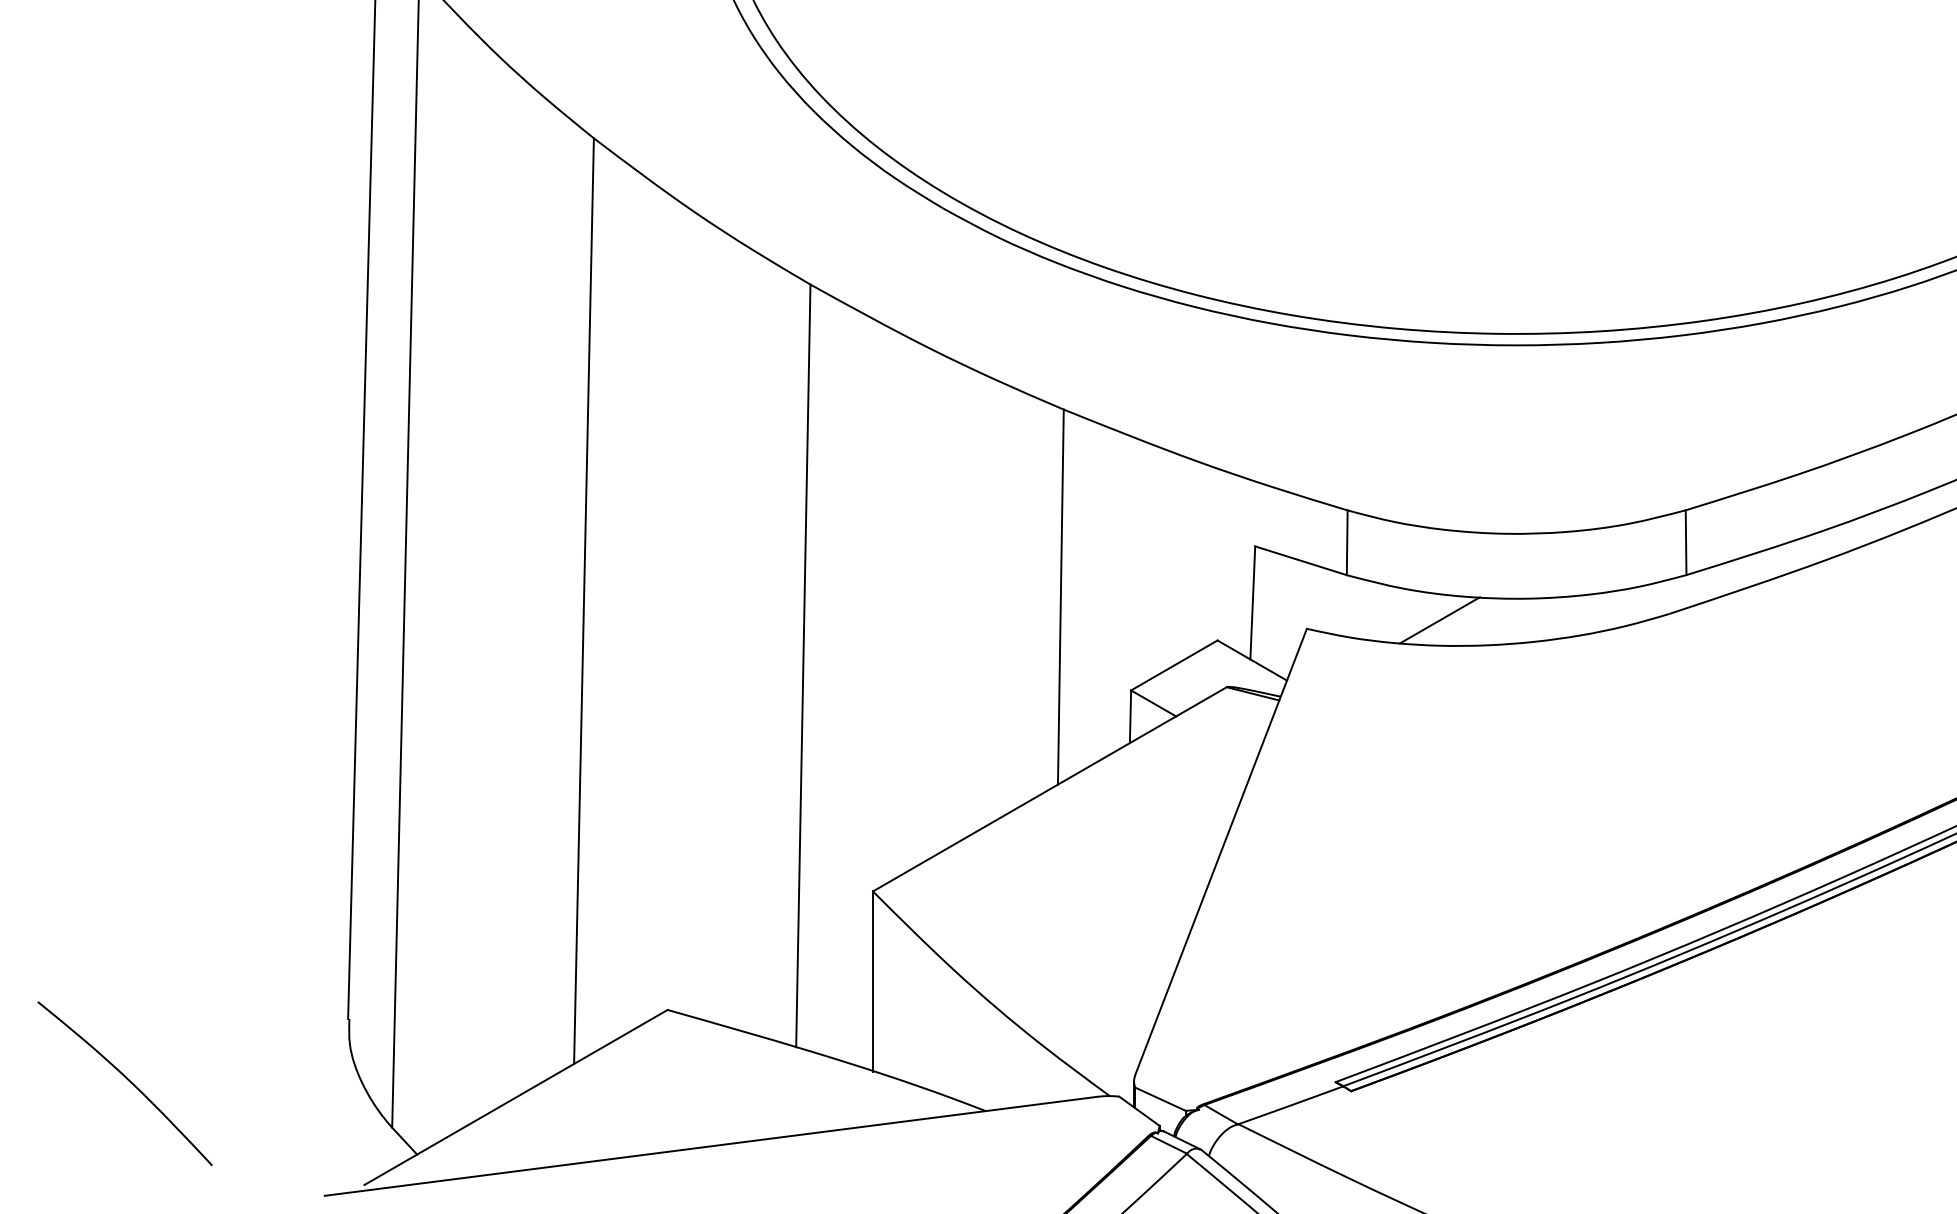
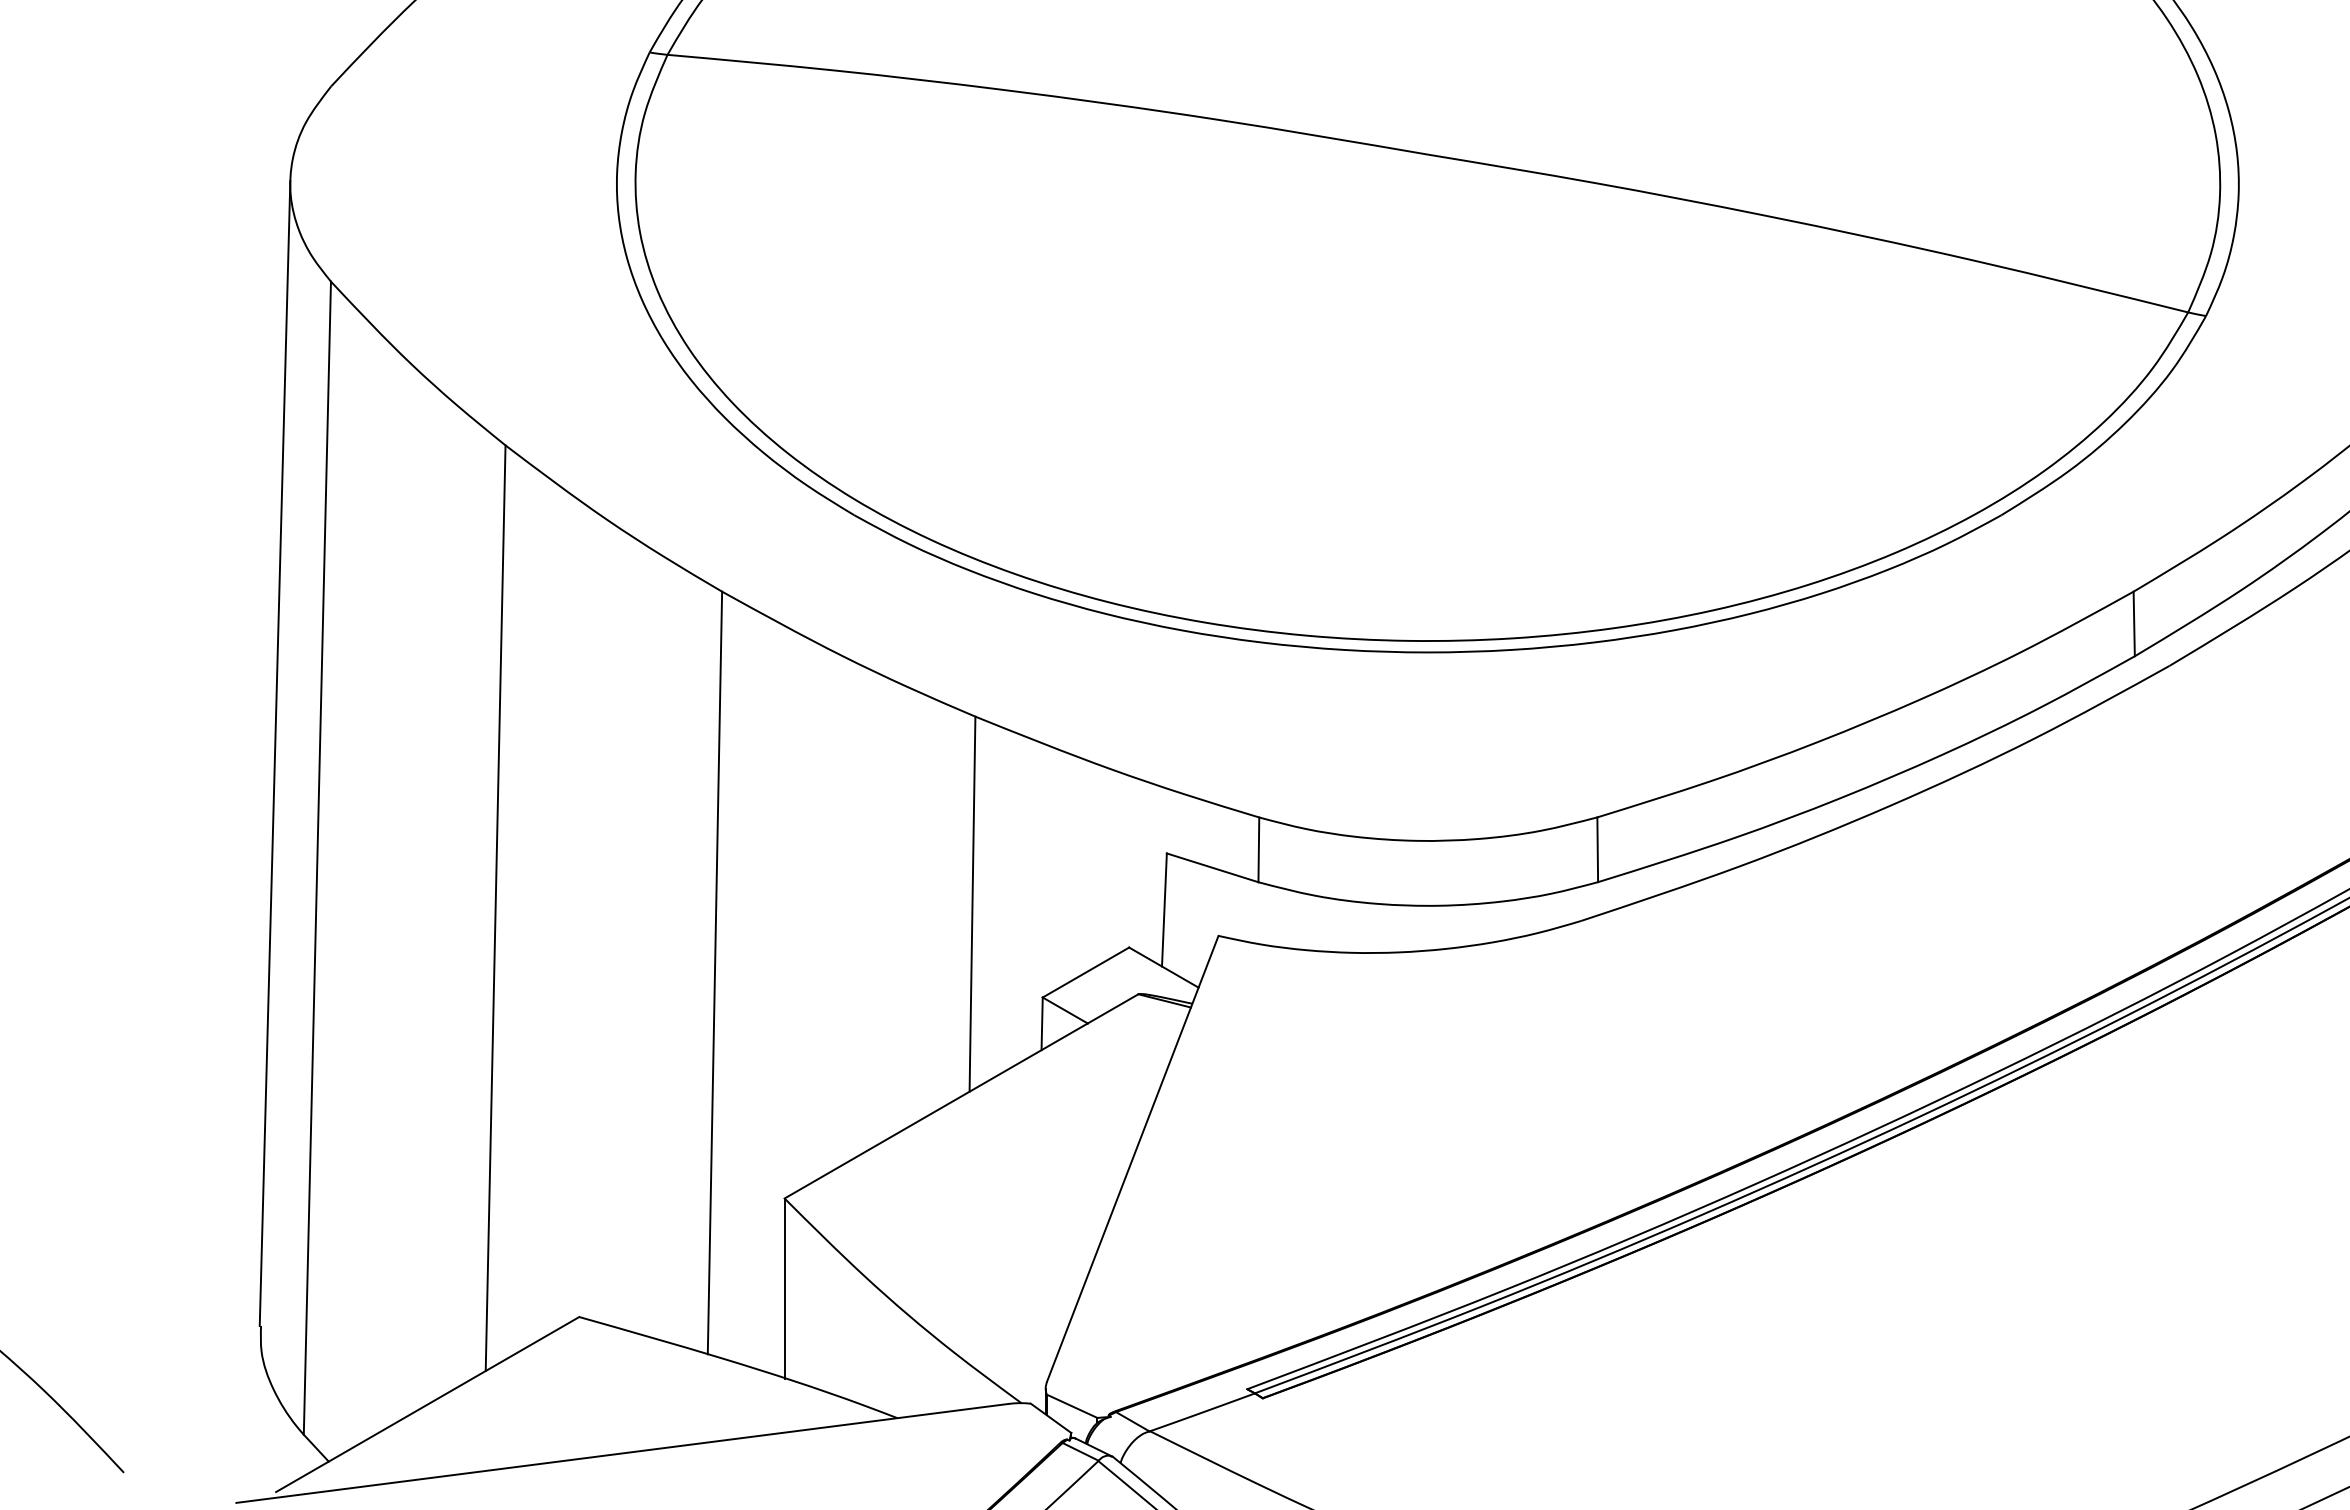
line: (1439, 620) -> (1351, 927), removed

